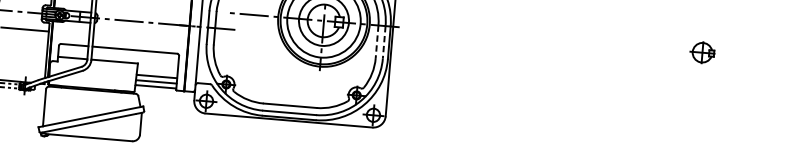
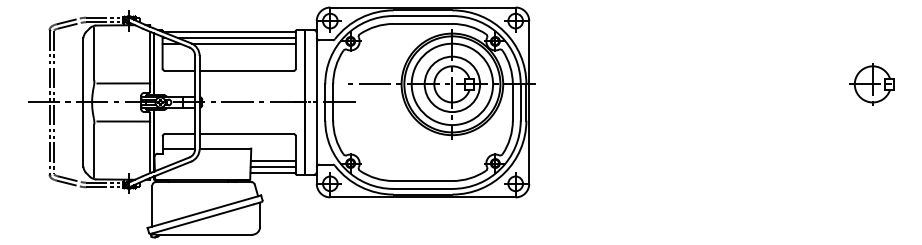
line: (376, 41) -> (512, 102), dashed -> solid
line: (383, 42) -> (520, 102), dashed -> solid
part: (701, 52) -> (871, 84), size x1.67

